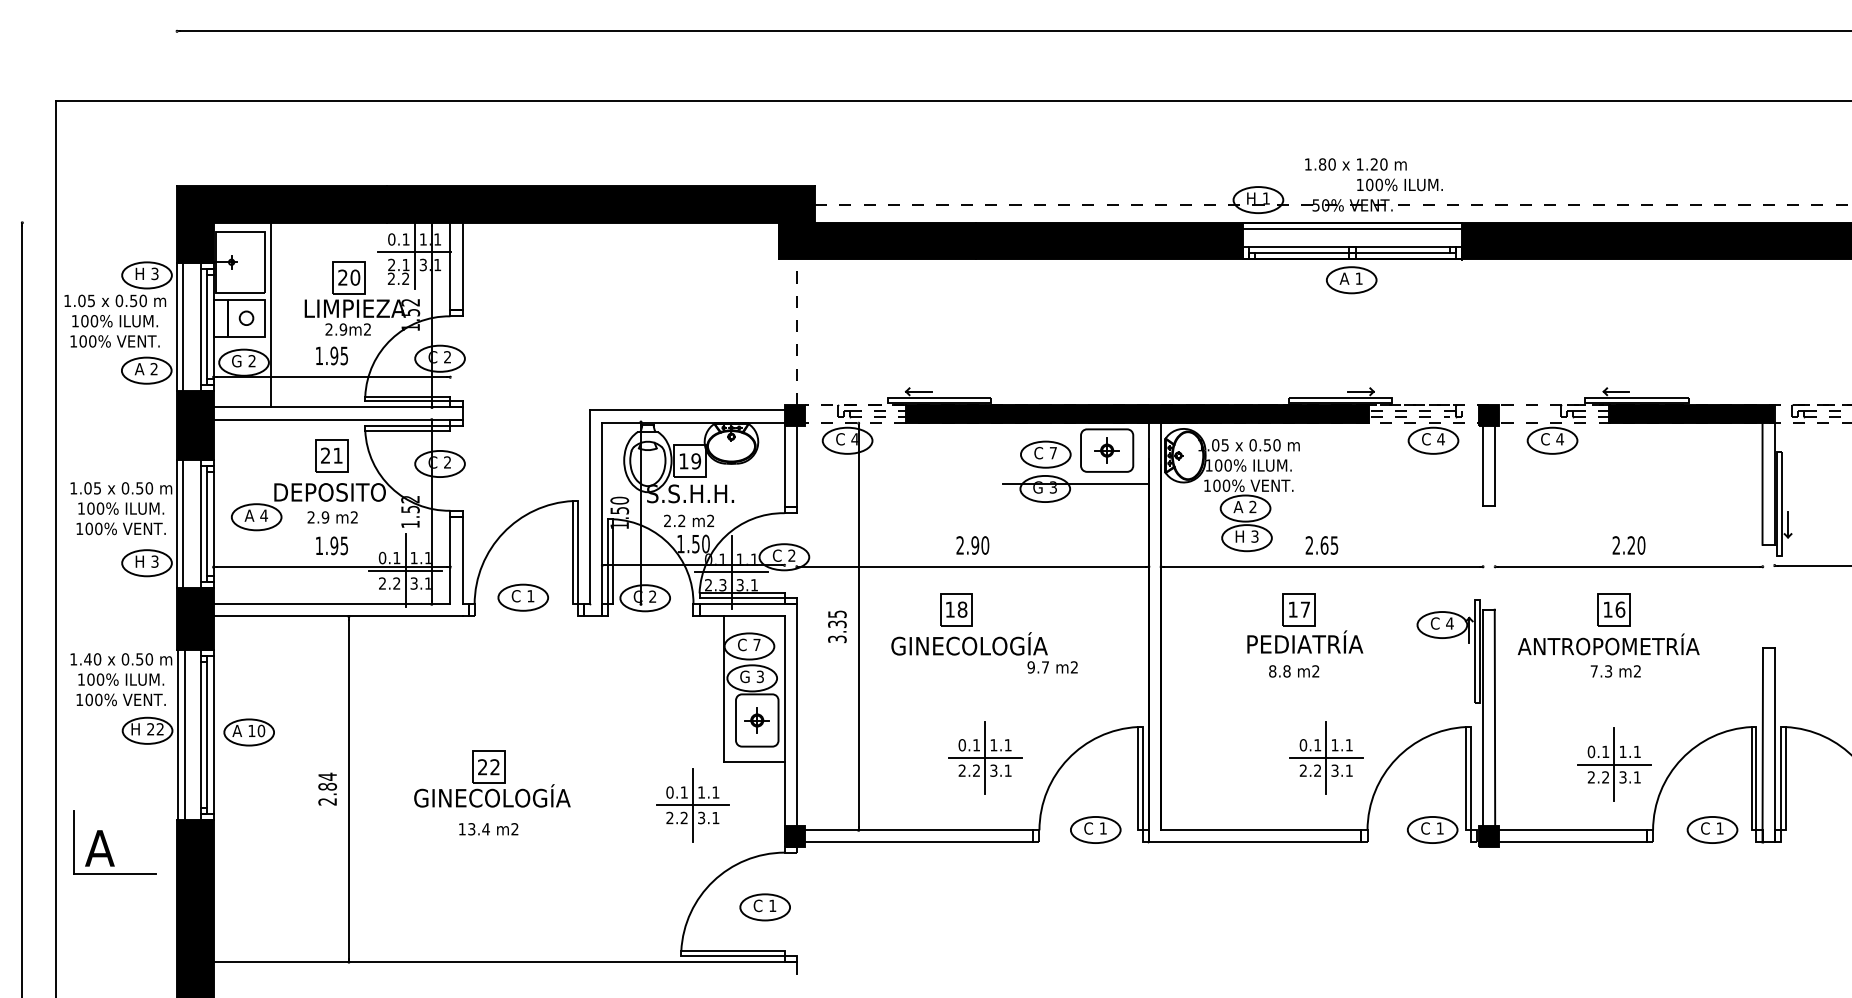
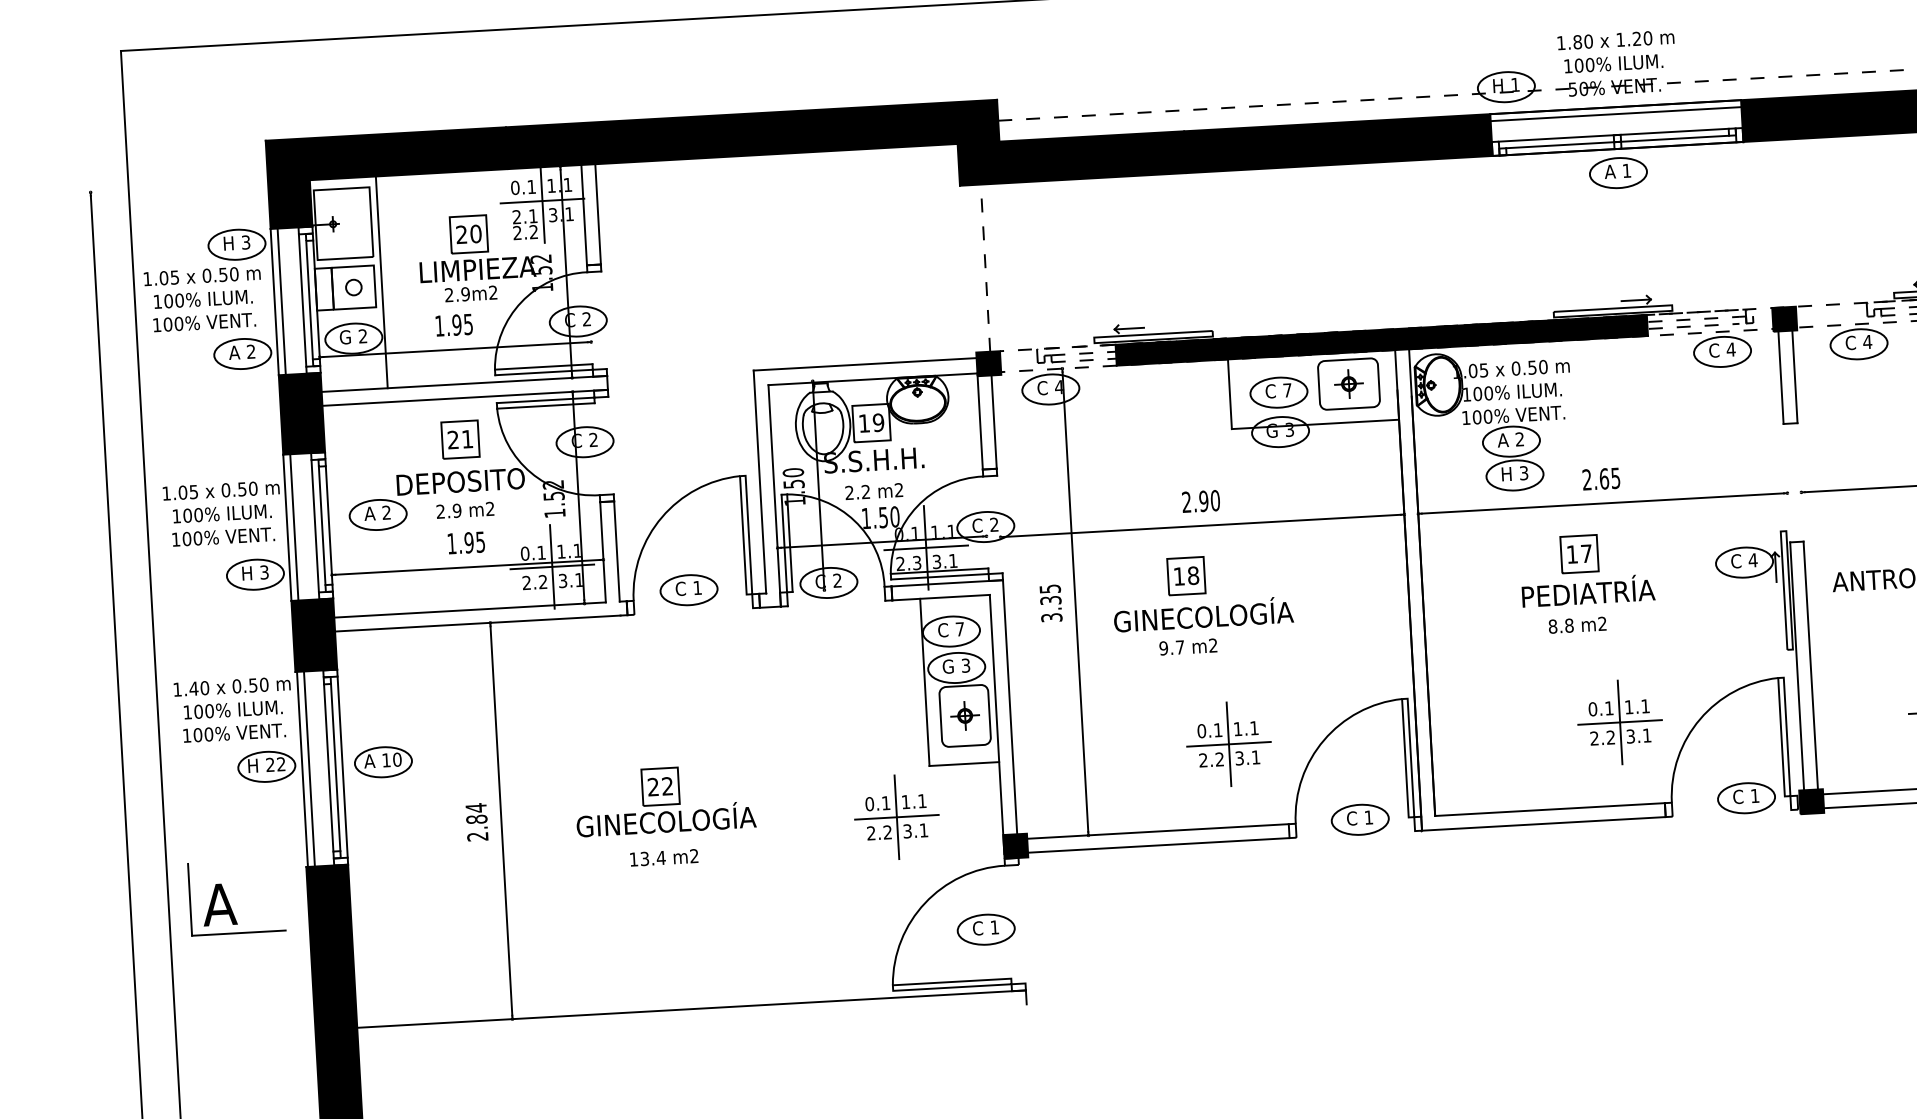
text: (1399, 184) -> (1613, 63), moved
line: (1003, 453) -> (1230, 394), added
text: (264, 515) -> (387, 512), 4 -> 2
text: (1052, 667) -> (1188, 647), moved

